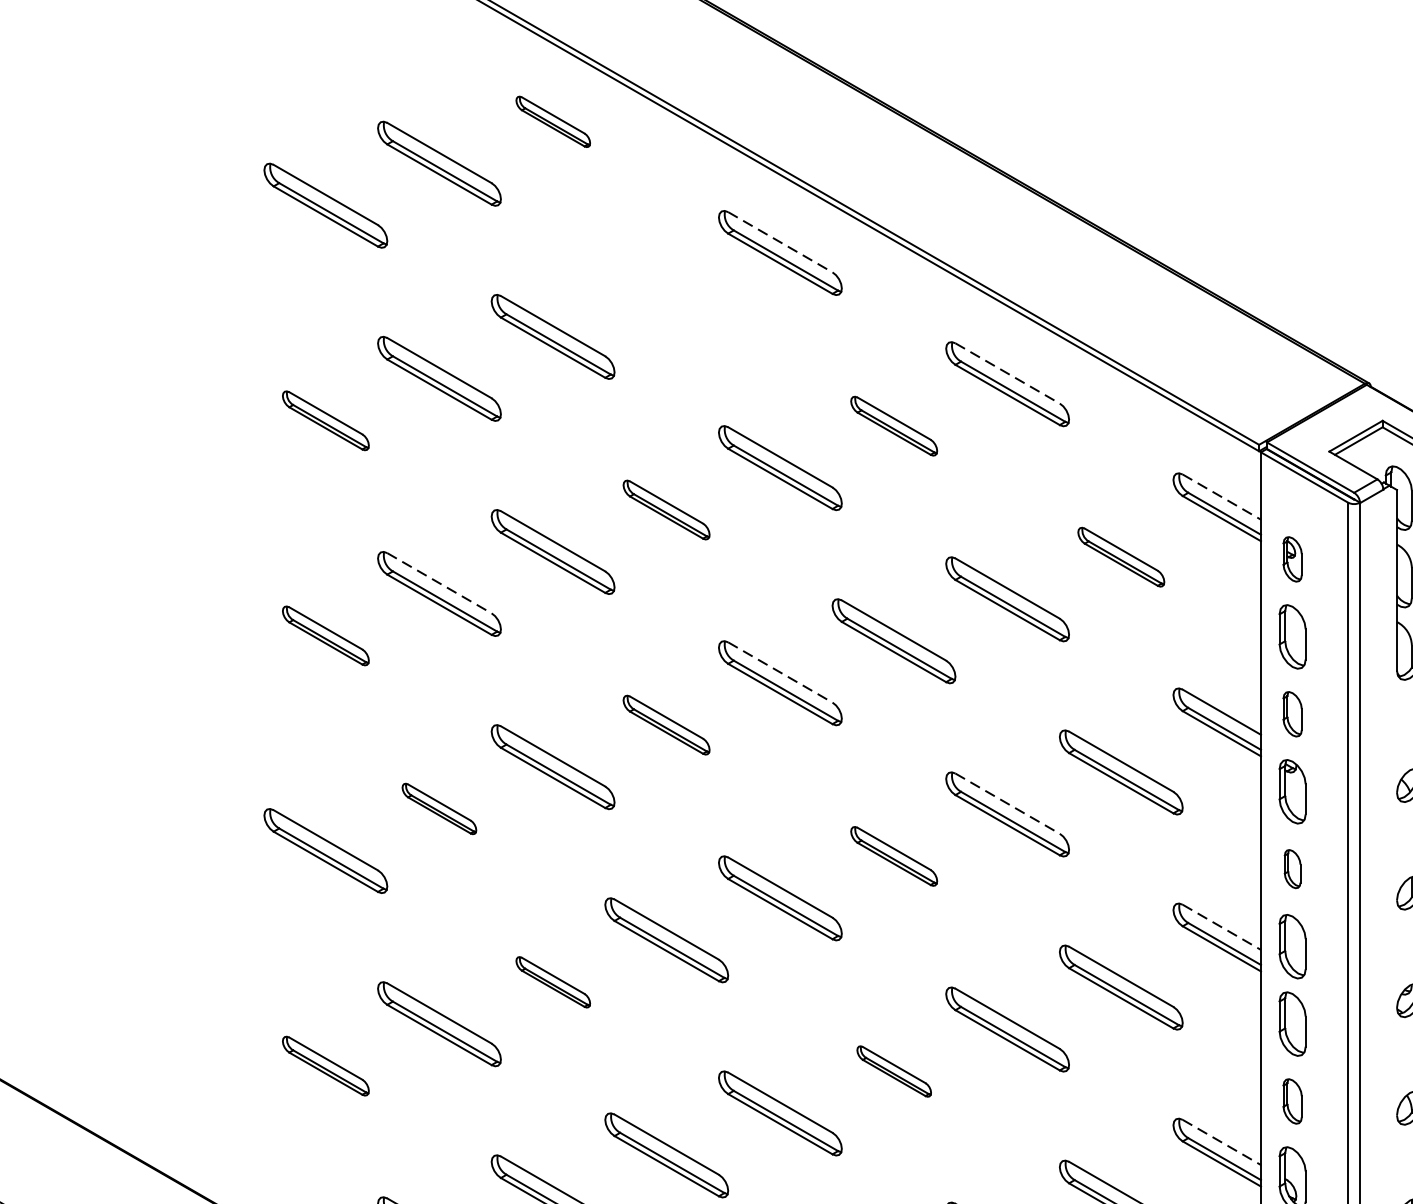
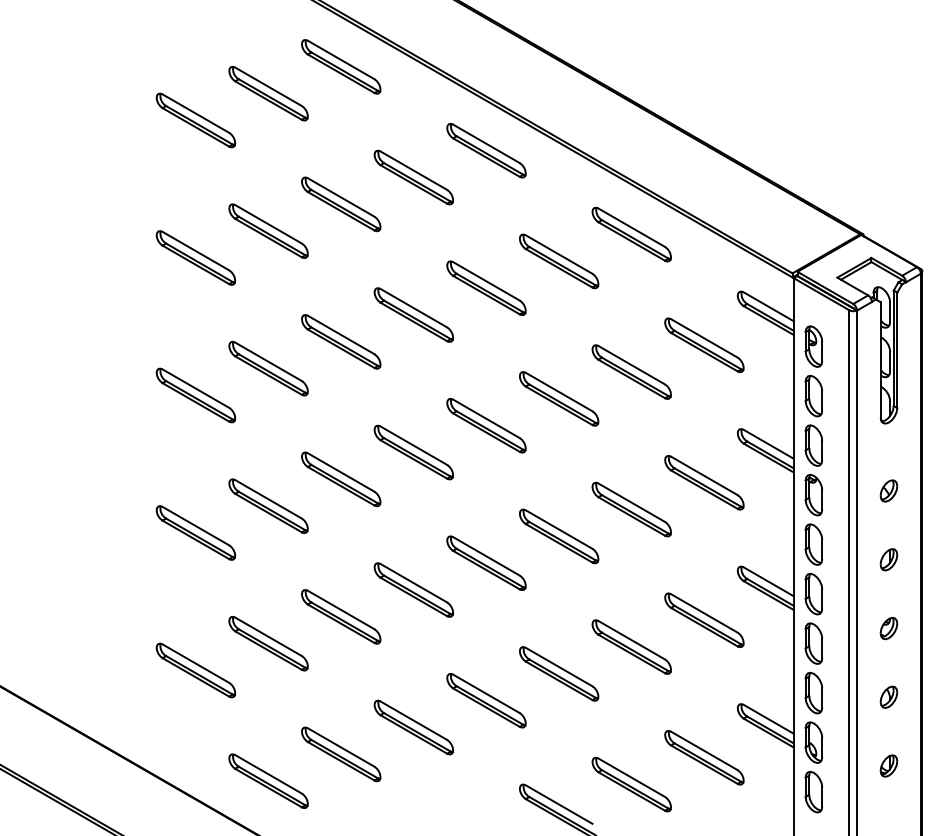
part: (553, 121) -> (341, 66), size x1.67
line: (780, 243) -> (486, 144), dashed -> solid
part: (666, 294) -> (413, 177), added
line: (1008, 373) -> (632, 227), dashed -> solid
part: (325, 420) -> (195, 257), size x1.43
part: (894, 426) -> (559, 261), size x1.43
line: (1221, 496) -> (768, 306), dashed -> solid
part: (666, 509) -> (413, 314), size x1.43
part: (1121, 556) -> (704, 344), size x1.43
part: (1291, 559) -> (813, 346), size x1.43
line: (440, 584) -> (269, 362), dashed -> solid
part: (325, 635) -> (195, 395), size x1.43
line: (780, 673) -> (486, 419), dashed -> solid
part: (1291, 714) -> (813, 445), size x1.43
part: (666, 725) -> (413, 452), size x1.43
line: (1008, 803) -> (632, 502), dashed -> solid
part: (439, 808) -> (268, 505), size x1.67
part: (894, 856) -> (559, 536), size x1.43
part: (1291, 869) -> (813, 544), size x1.67
line: (1221, 926) -> (768, 581), dashed -> solid
part: (553, 981) -> (341, 616), size x1.67
part: (325, 1066) -> (195, 670), size x1.43
part: (894, 1070) -> (559, 673), size x1.67
part: (1291, 1100) -> (813, 692), size x1.43
line: (1221, 1142) -> (768, 719), dashed -> solid

